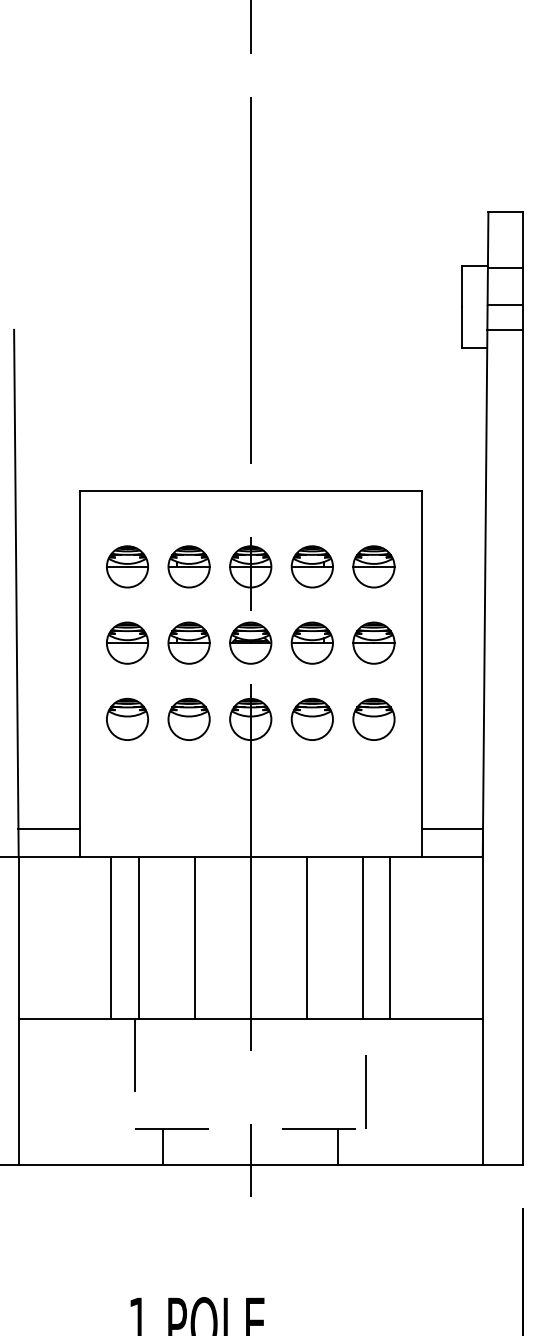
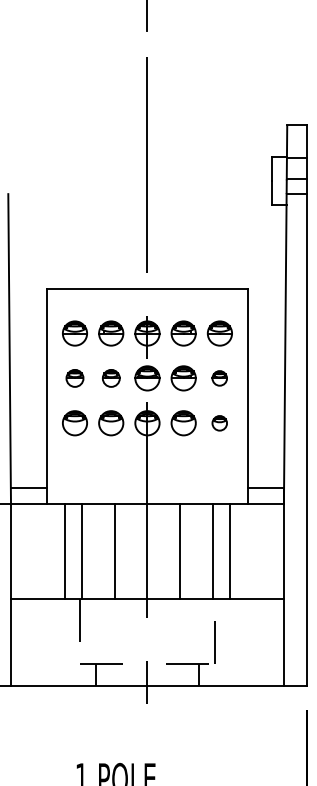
part: (126, 643) -> (74, 378), size x0.7
part: (189, 643) -> (111, 378), size x0.7
part: (373, 643) -> (219, 378), size x0.6
part: (373, 719) -> (219, 423), size x0.6

